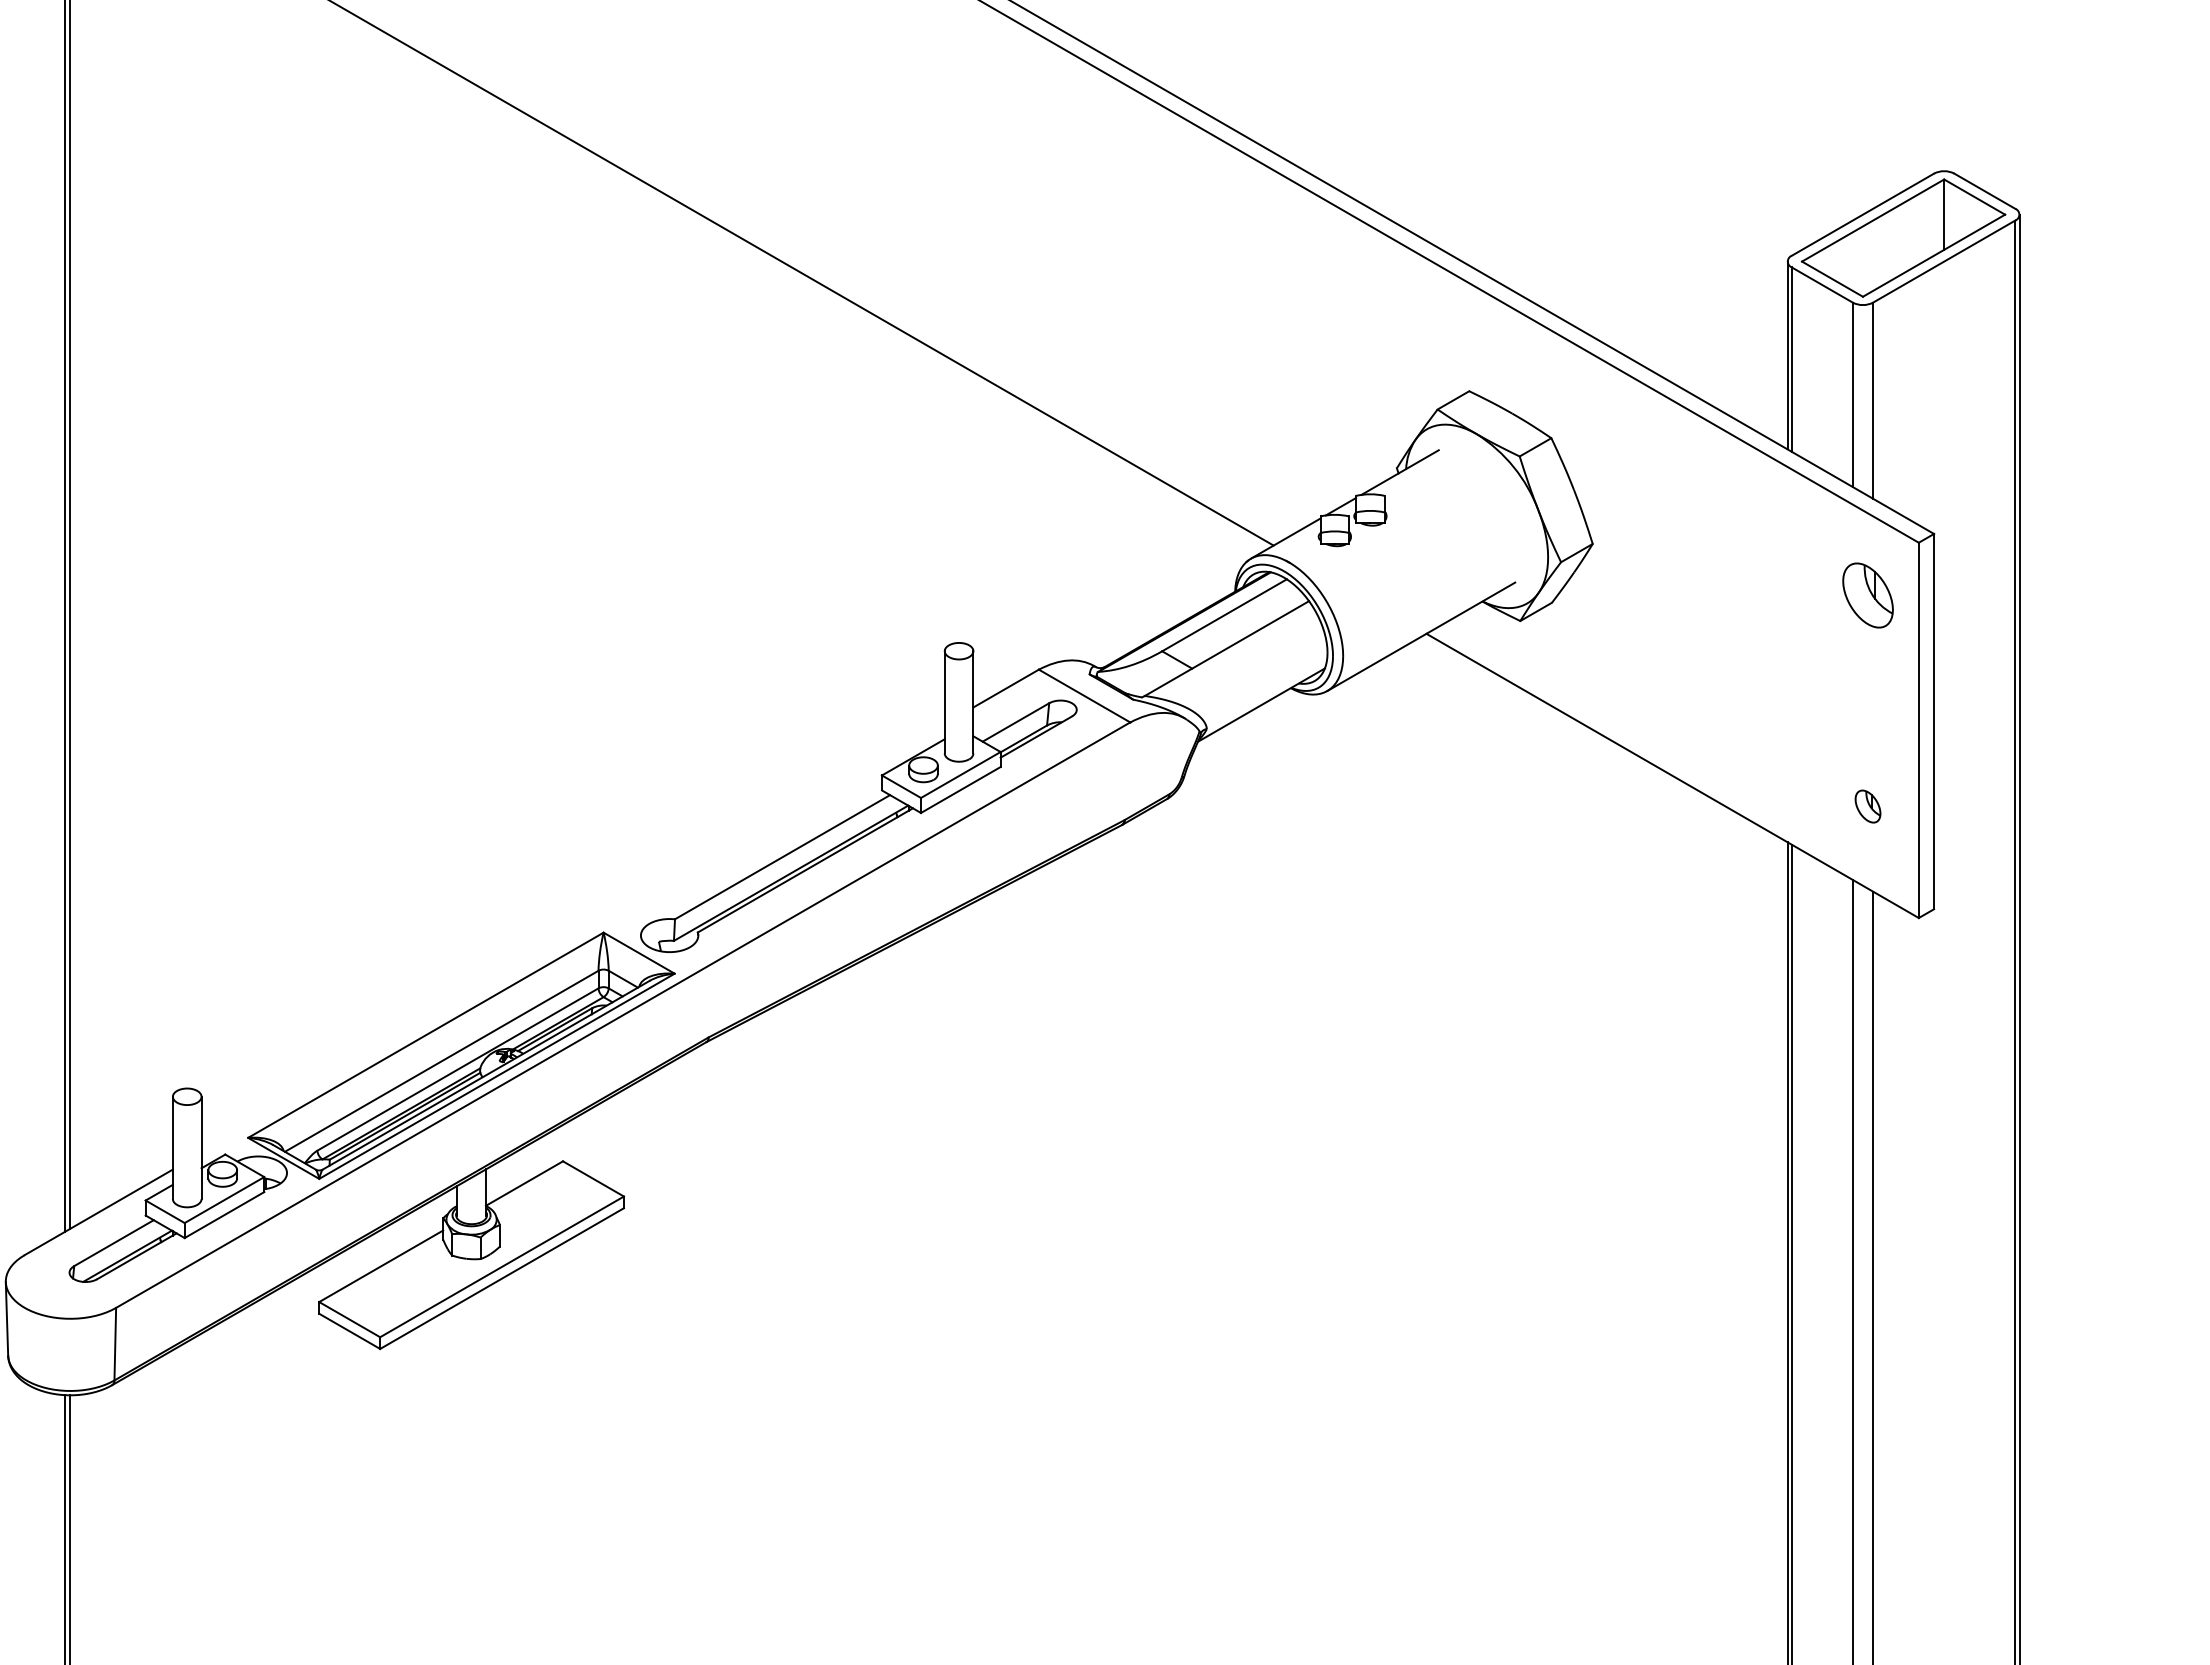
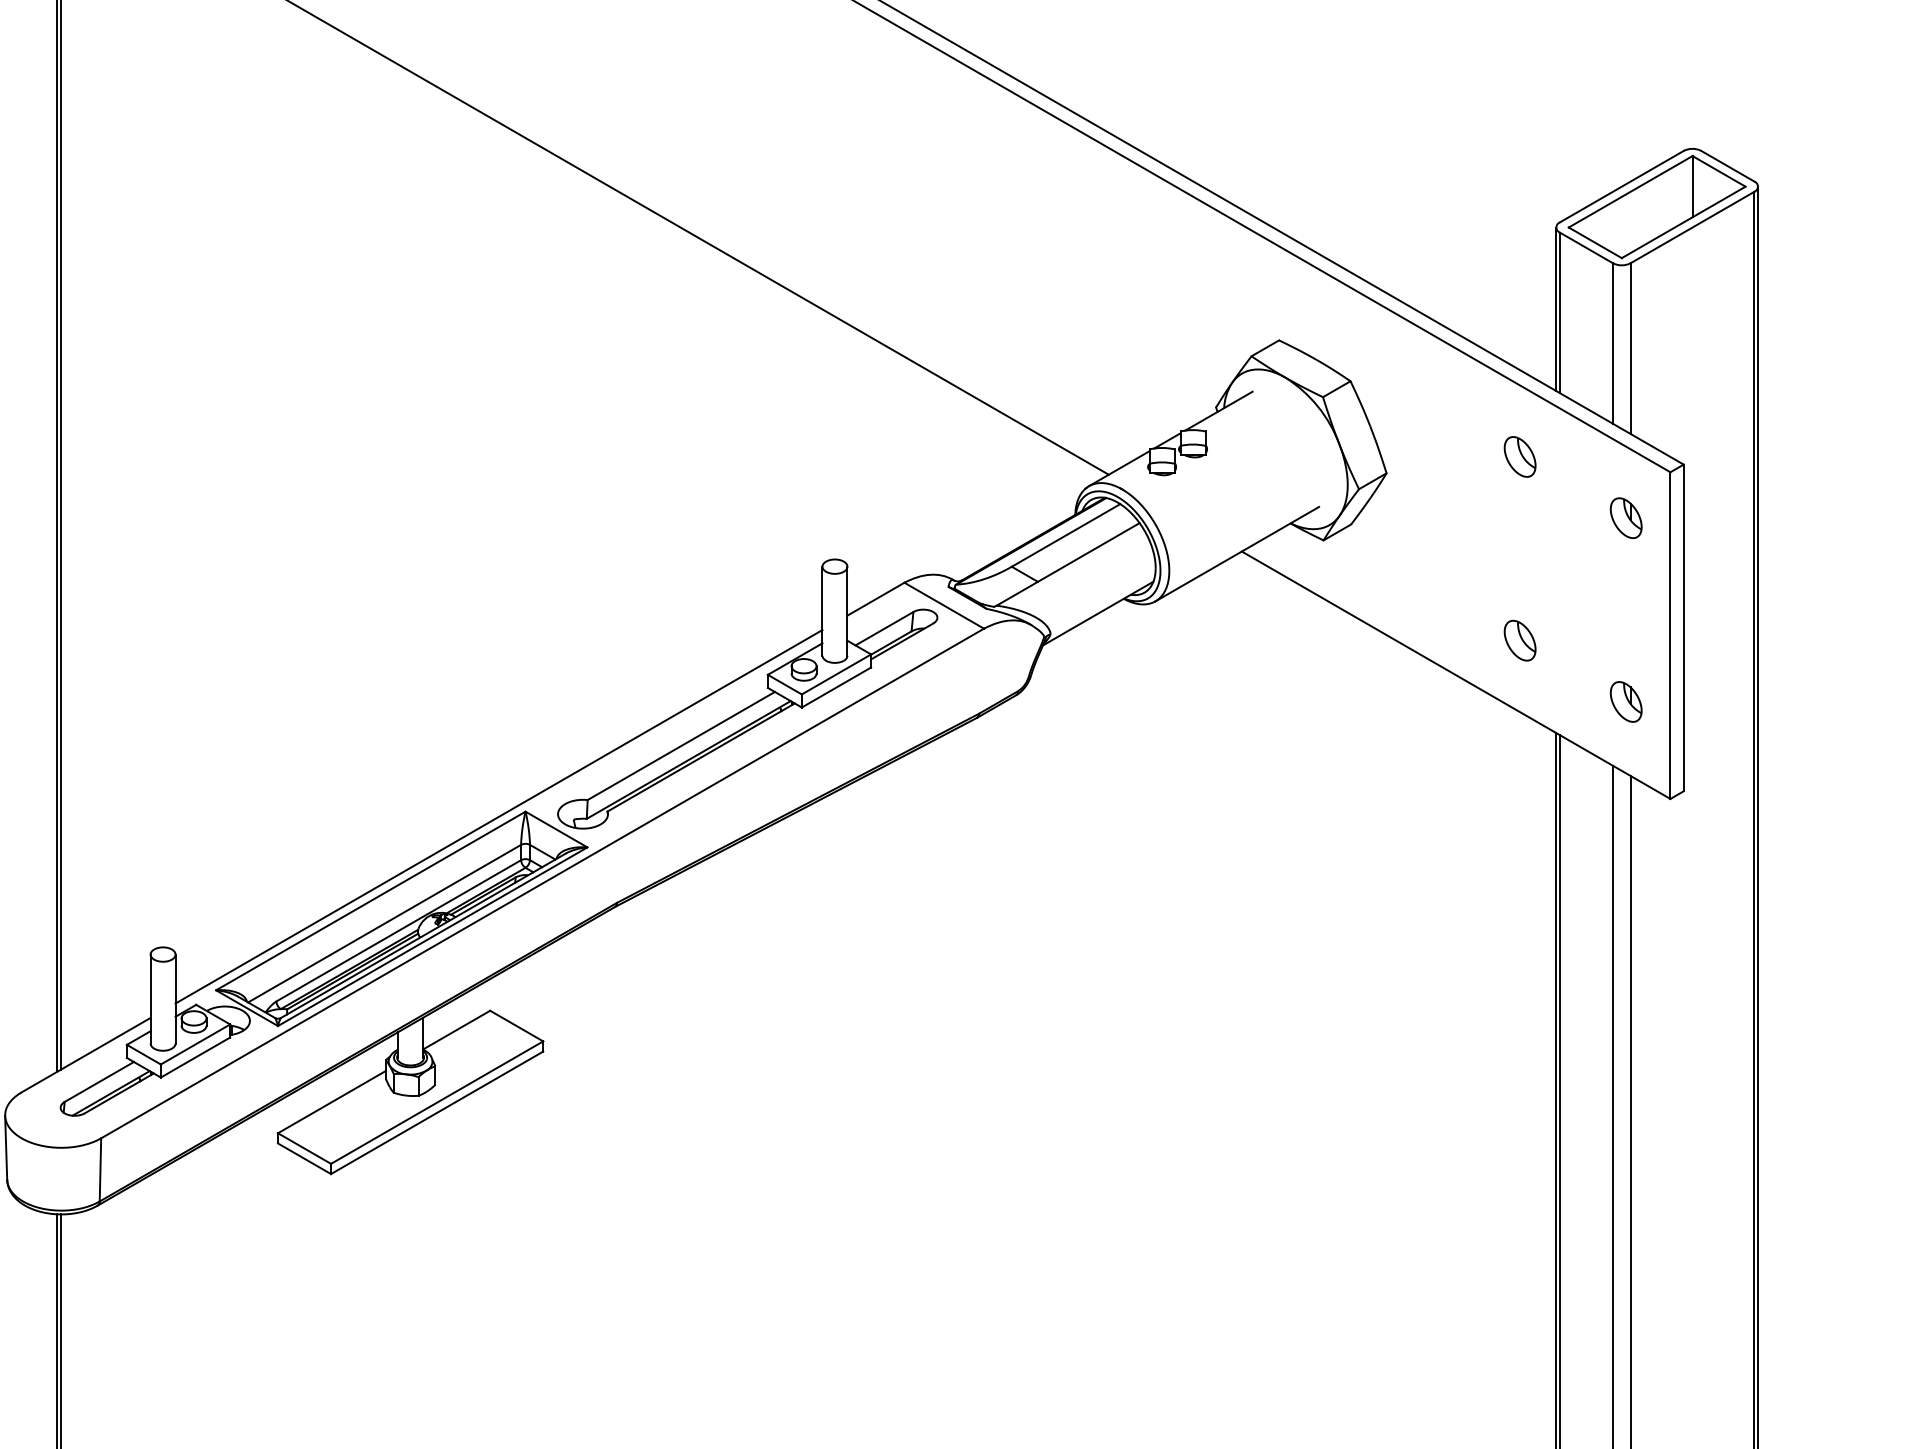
part: (1745, 524) -> (1519, 456), added
part: (1867, 595) -> (1625, 518), size x0.71
part: (1745, 736) -> (1519, 640), added
part: (1867, 806) -> (1625, 701), size x1.43
line: (572, 938) -> (498, 816), added

